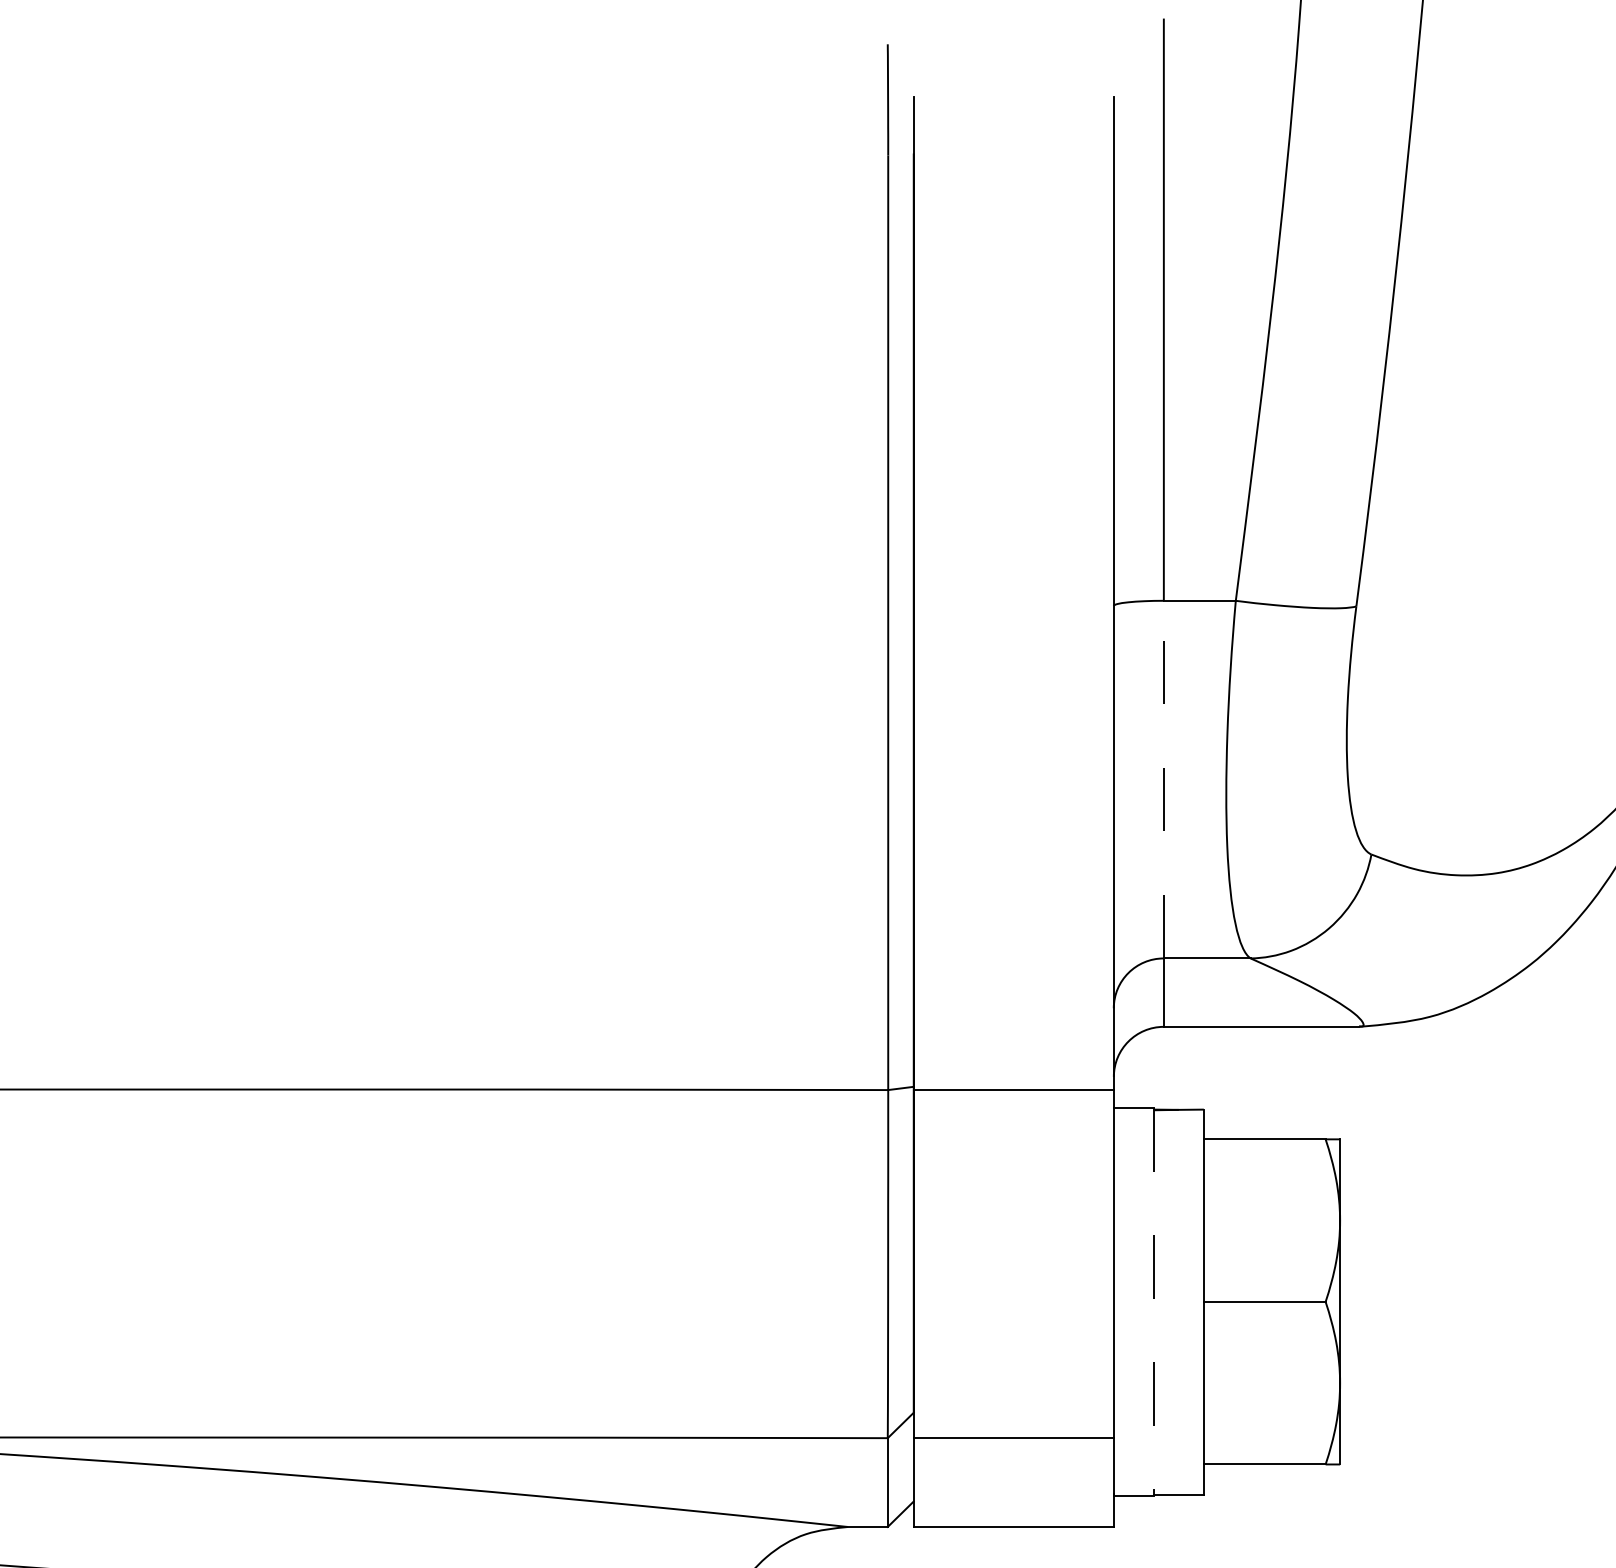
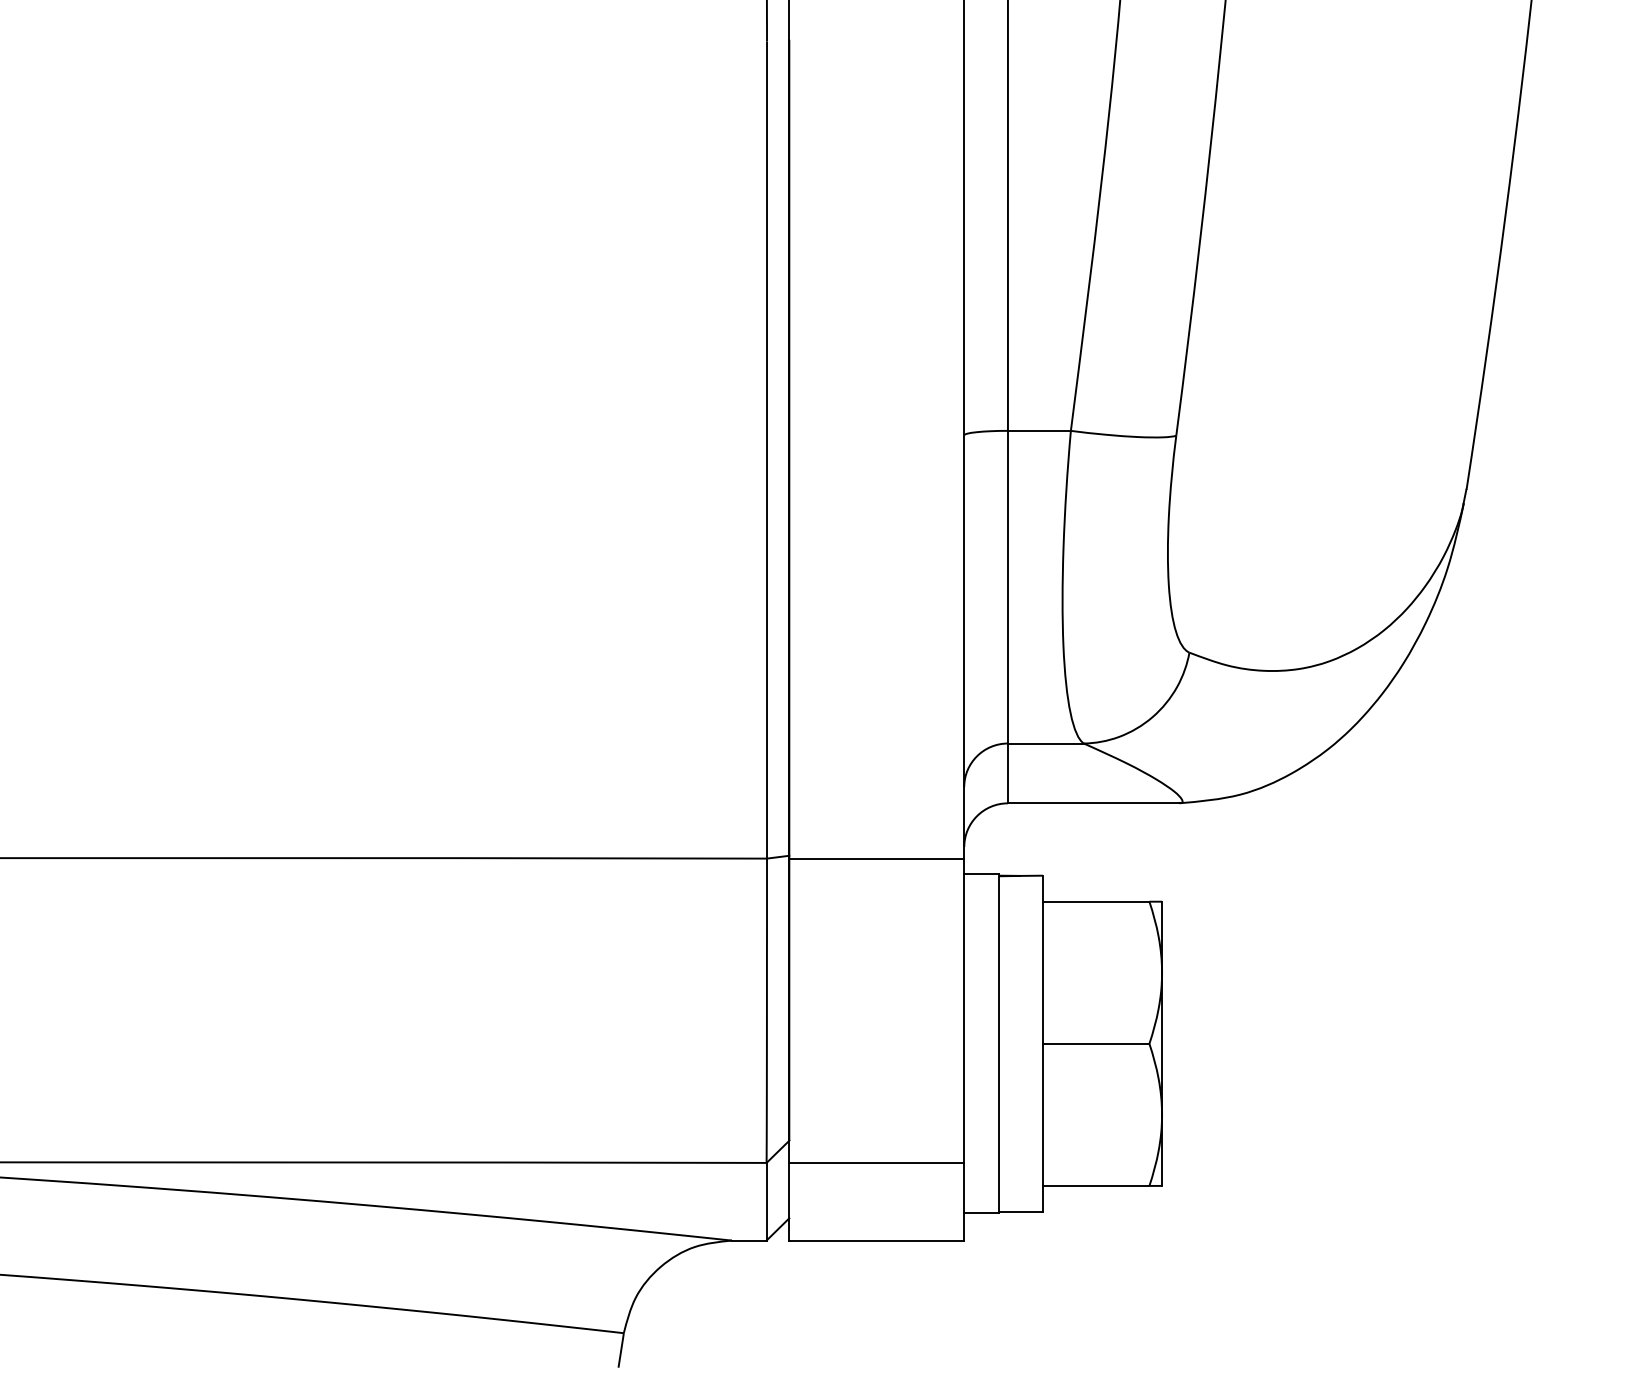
line: (1163, 778) -> (1007, 586), dashed -> solid
line: (1154, 1302) -> (999, 1044), dashed -> solid

